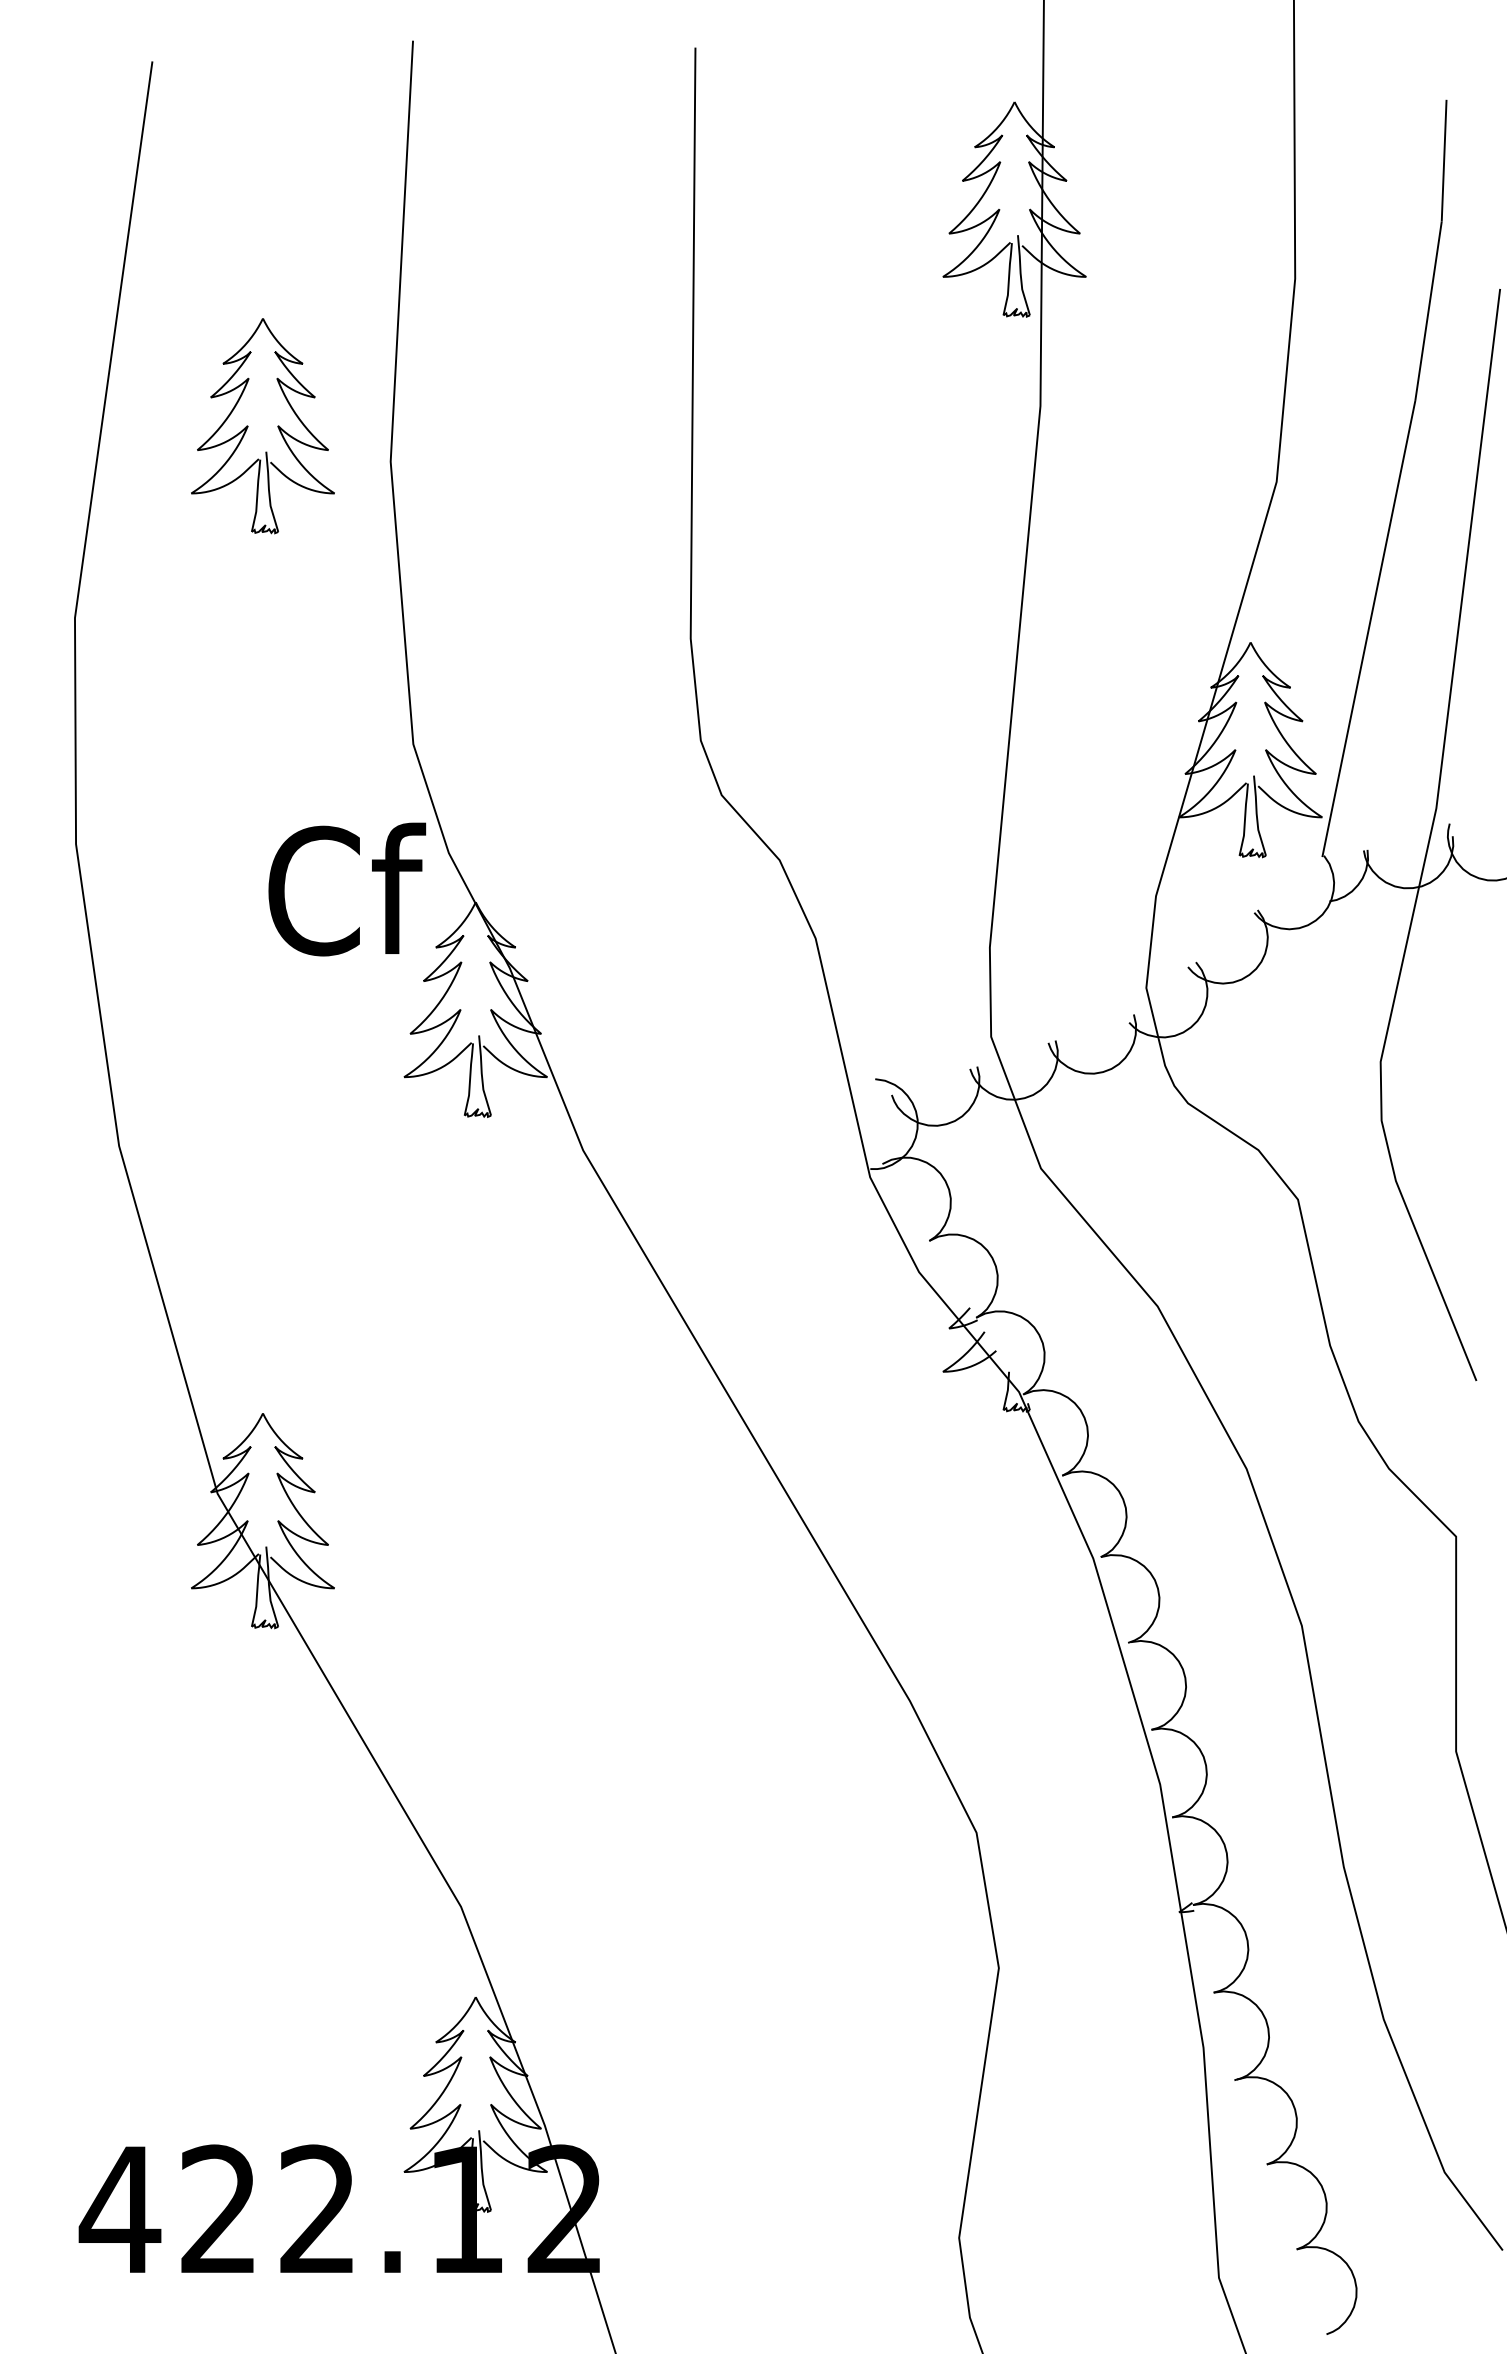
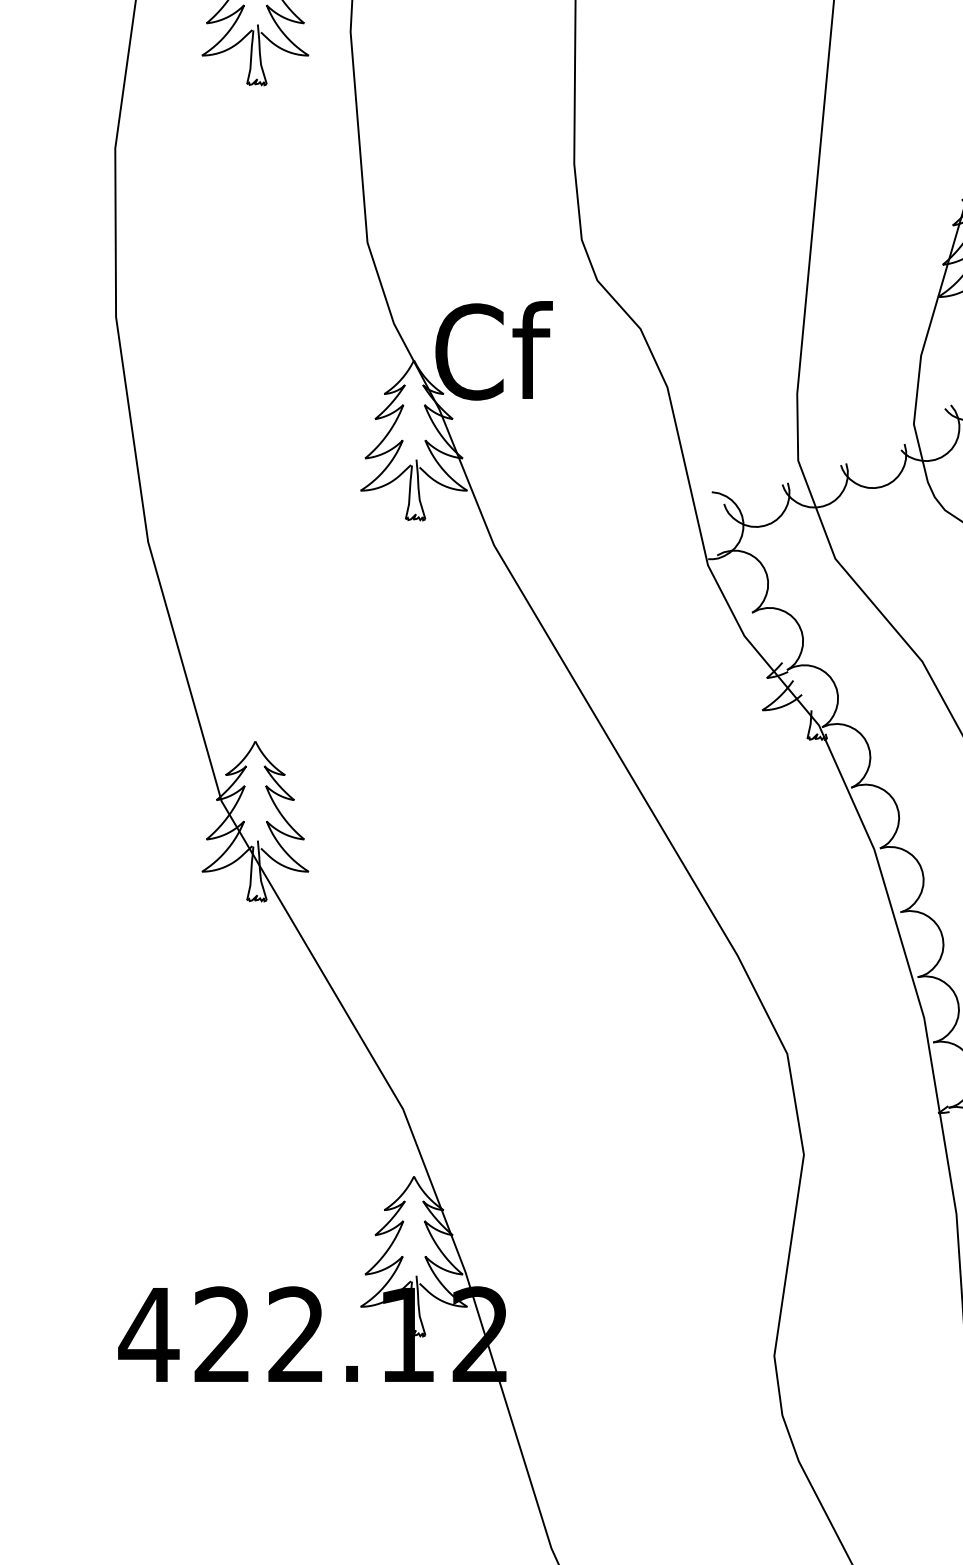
text: (347, 889) -> (494, 350), moved

